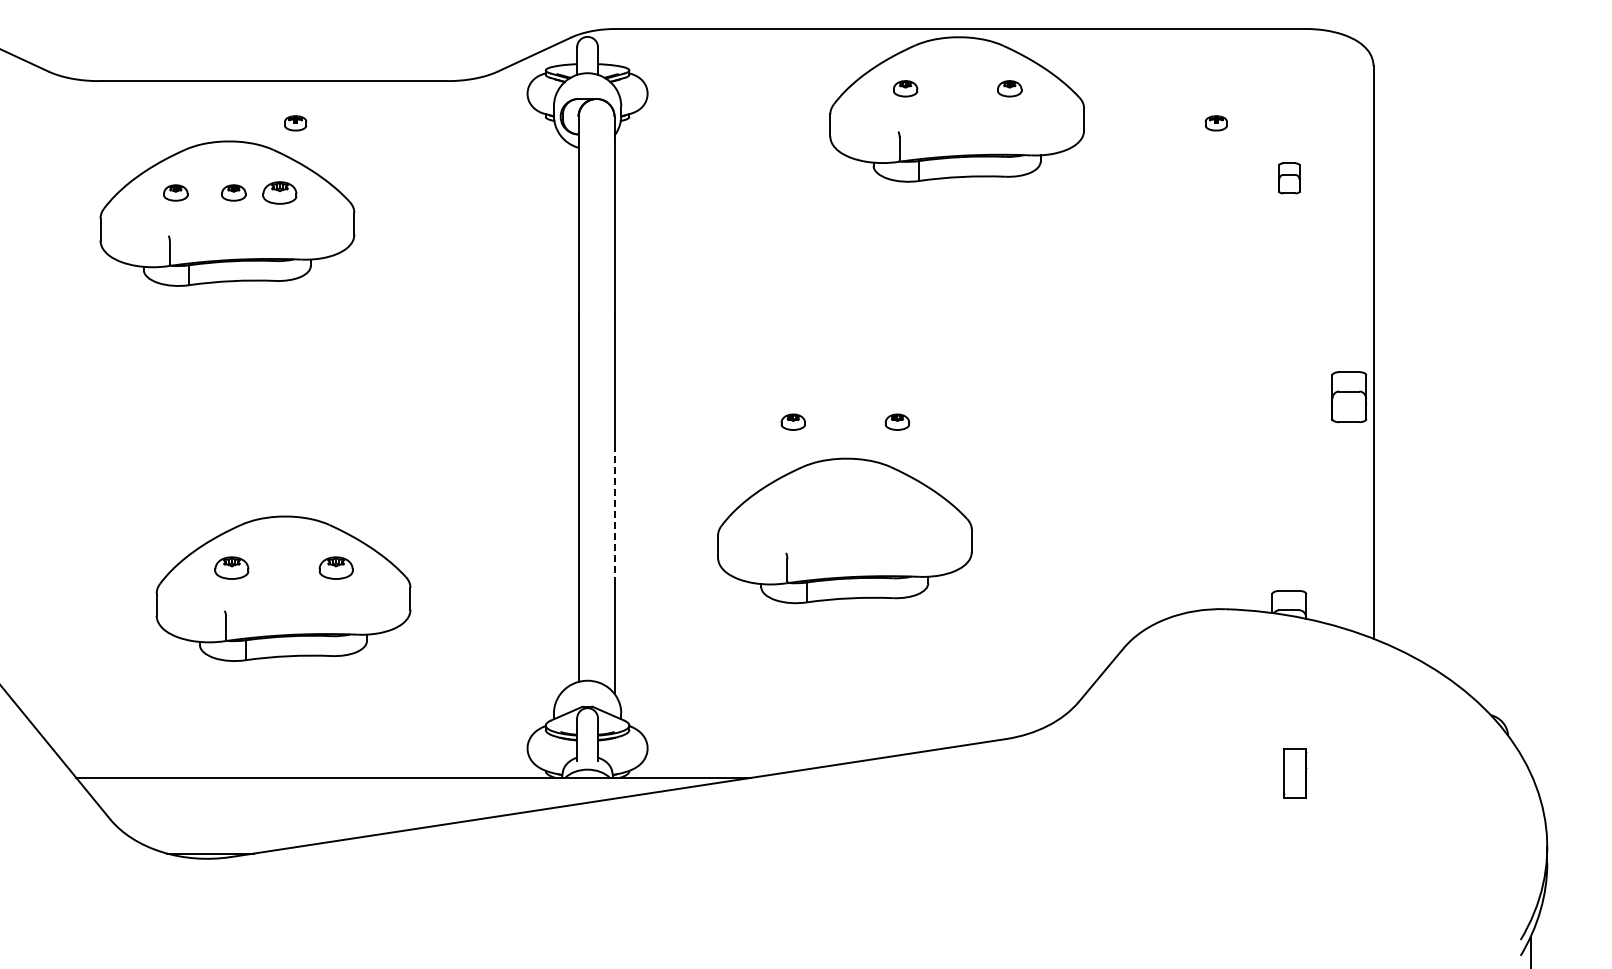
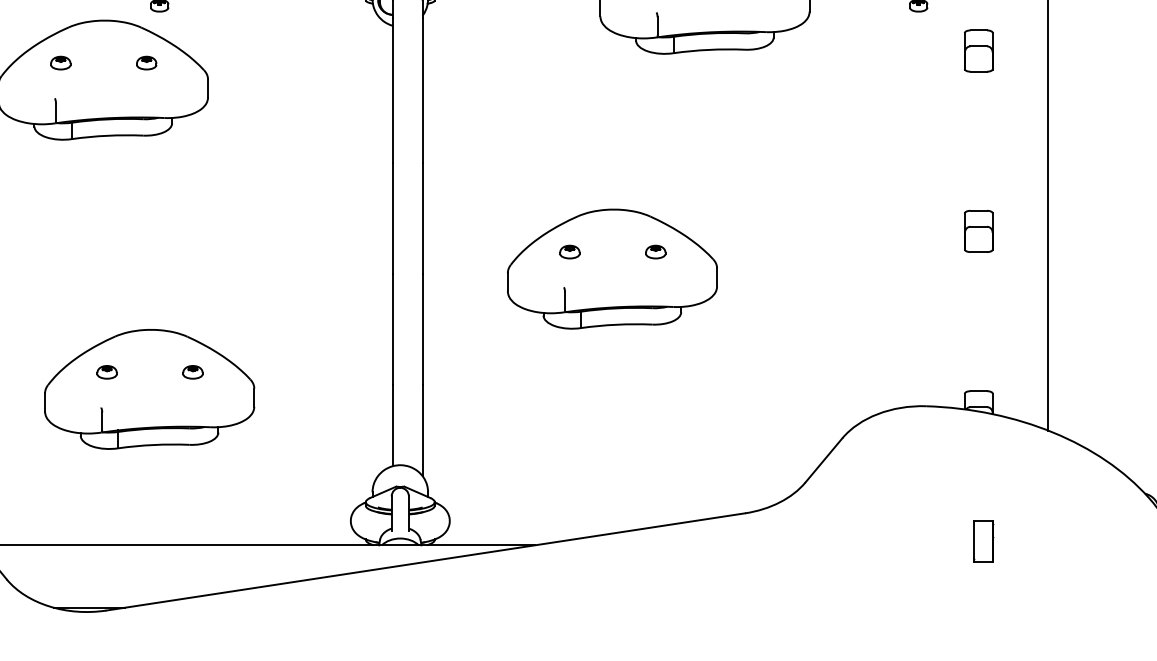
part: (1289, 178) -> (978, 51), size x1.67
part: (233, 192) -> (108, 62), removed
part: (279, 192) -> (146, 62), size x0.71
part: (1349, 397) -> (978, 231), moved
line: (614, 515) -> (422, 328), dashed -> solid
part: (844, 530) -> (612, 268), moved
part: (231, 567) -> (106, 371), size x0.71
part: (335, 567) -> (192, 371), size x0.71

